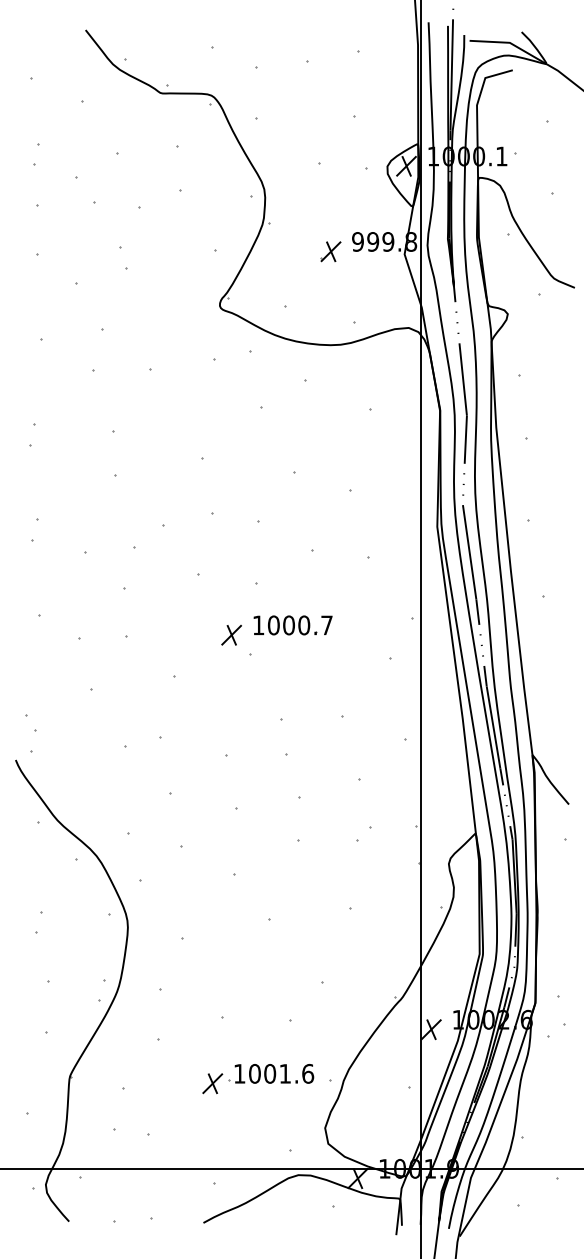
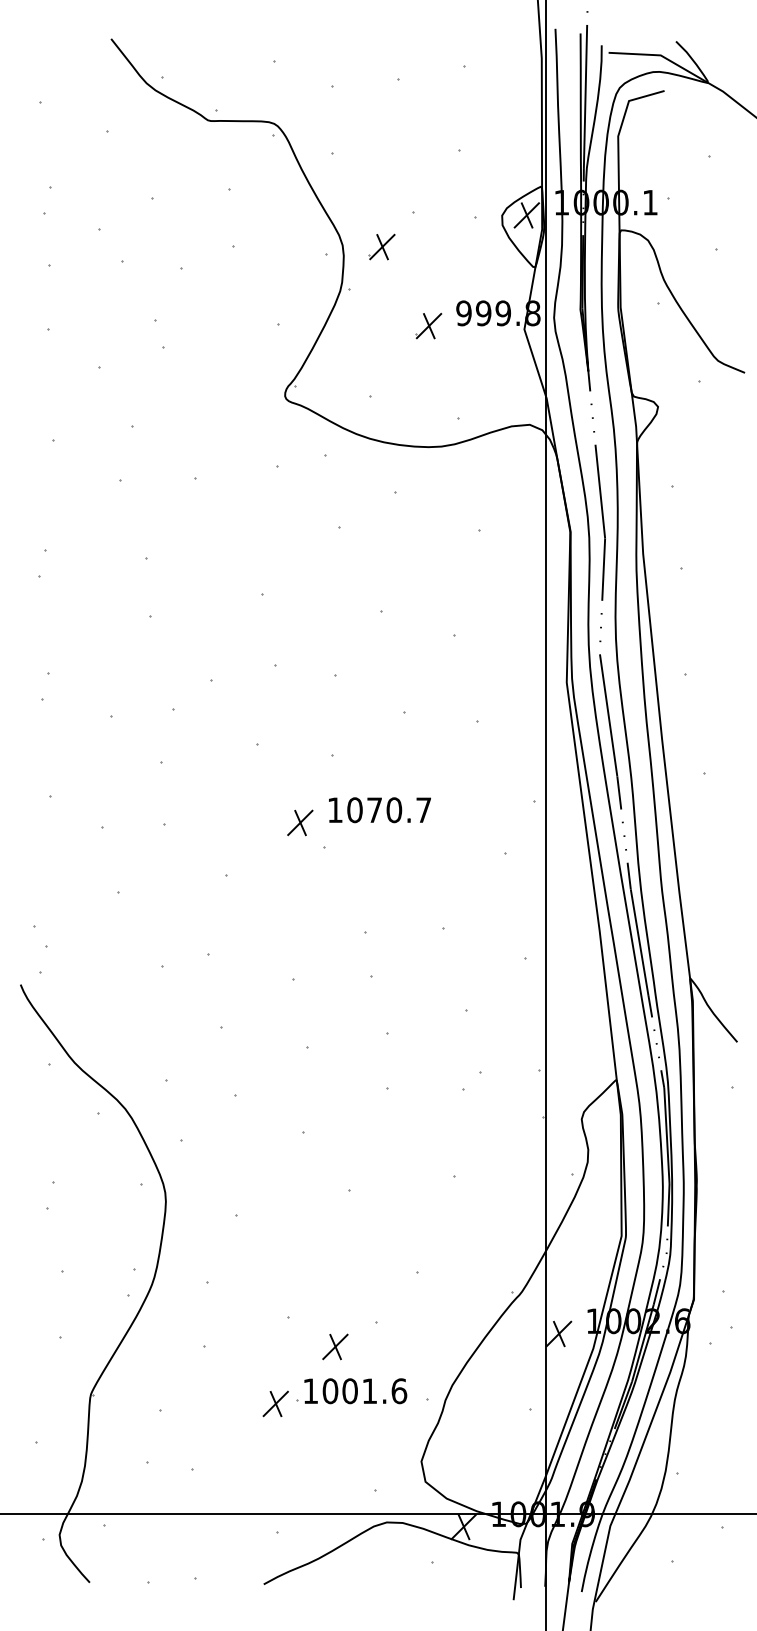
part: (294, 190) -> (381, 246), added
text: (288, 625) -> (373, 810), 1000.7 -> 1070.7
part: (258, 1039) -> (335, 1346), added

